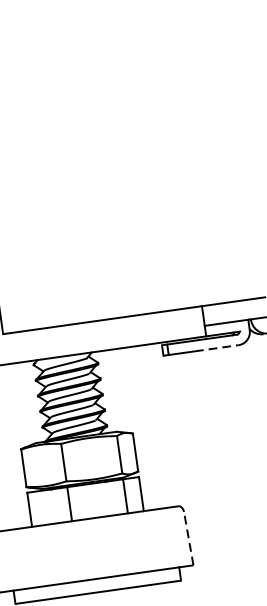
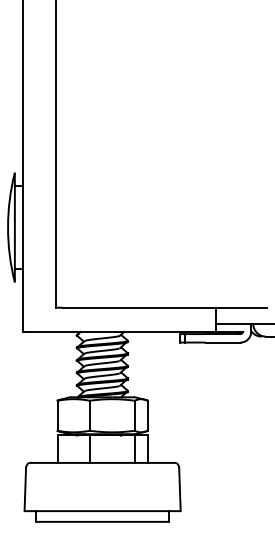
line: (217, 348) -> (223, 342), dashed -> solid
line: (188, 538) -> (179, 489), dashed -> solid

